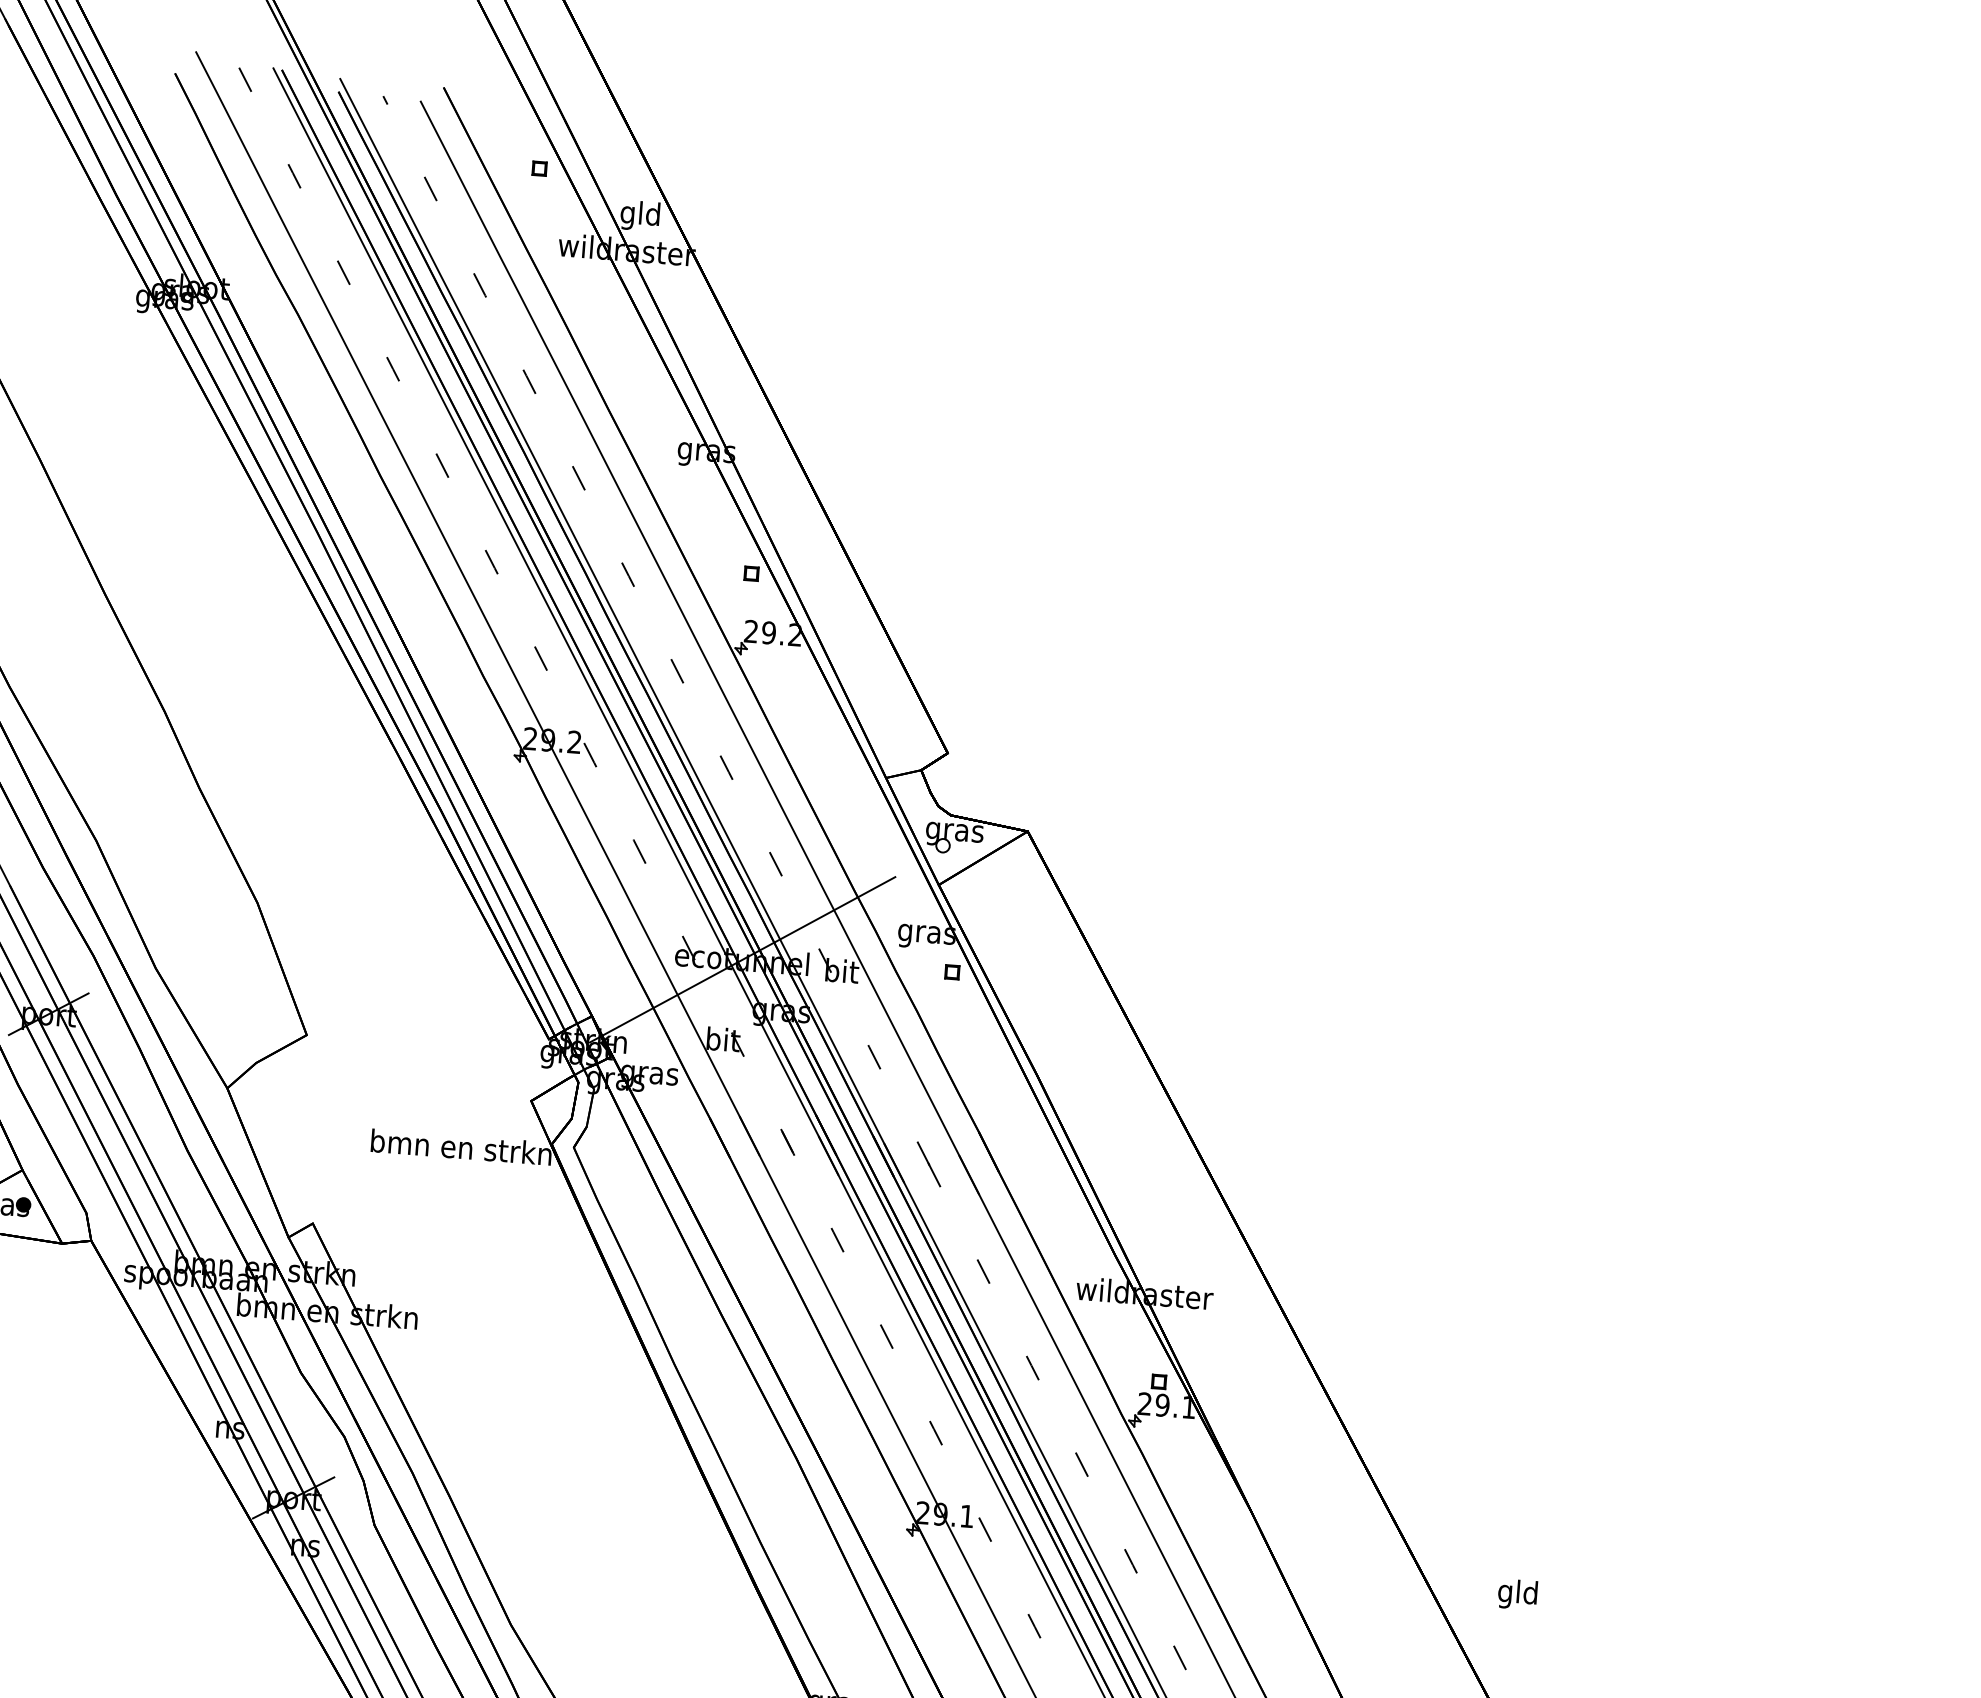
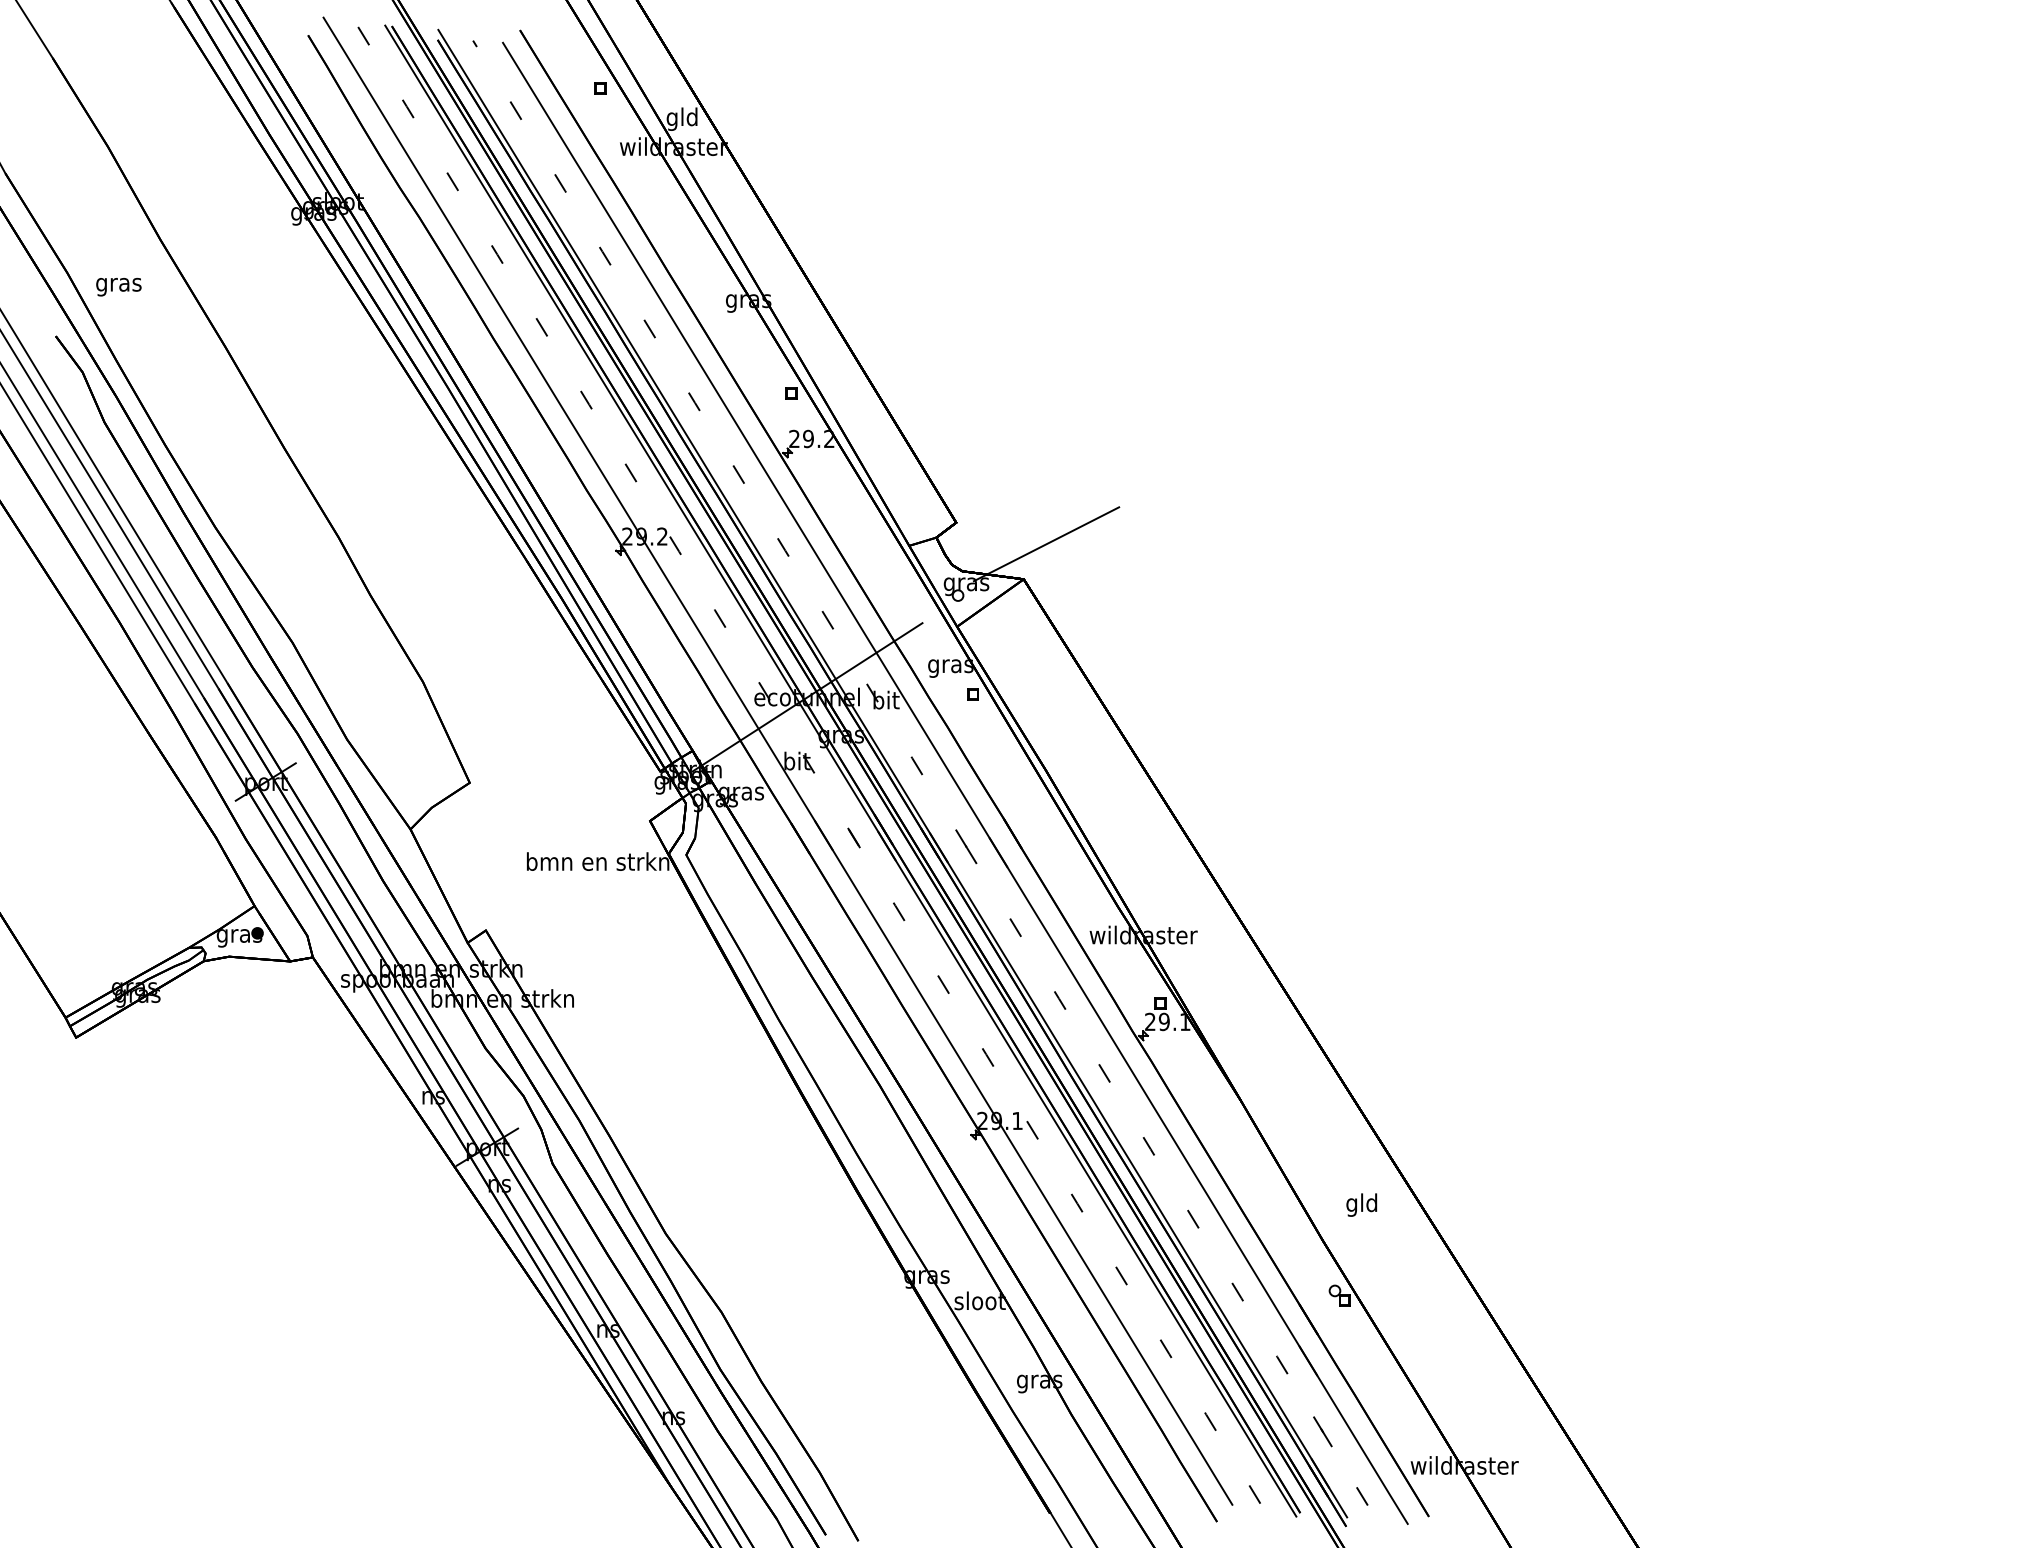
line: (1059, 789) -> (1046, 544), added
text: (1517, 1593) -> (1361, 1204), moved

